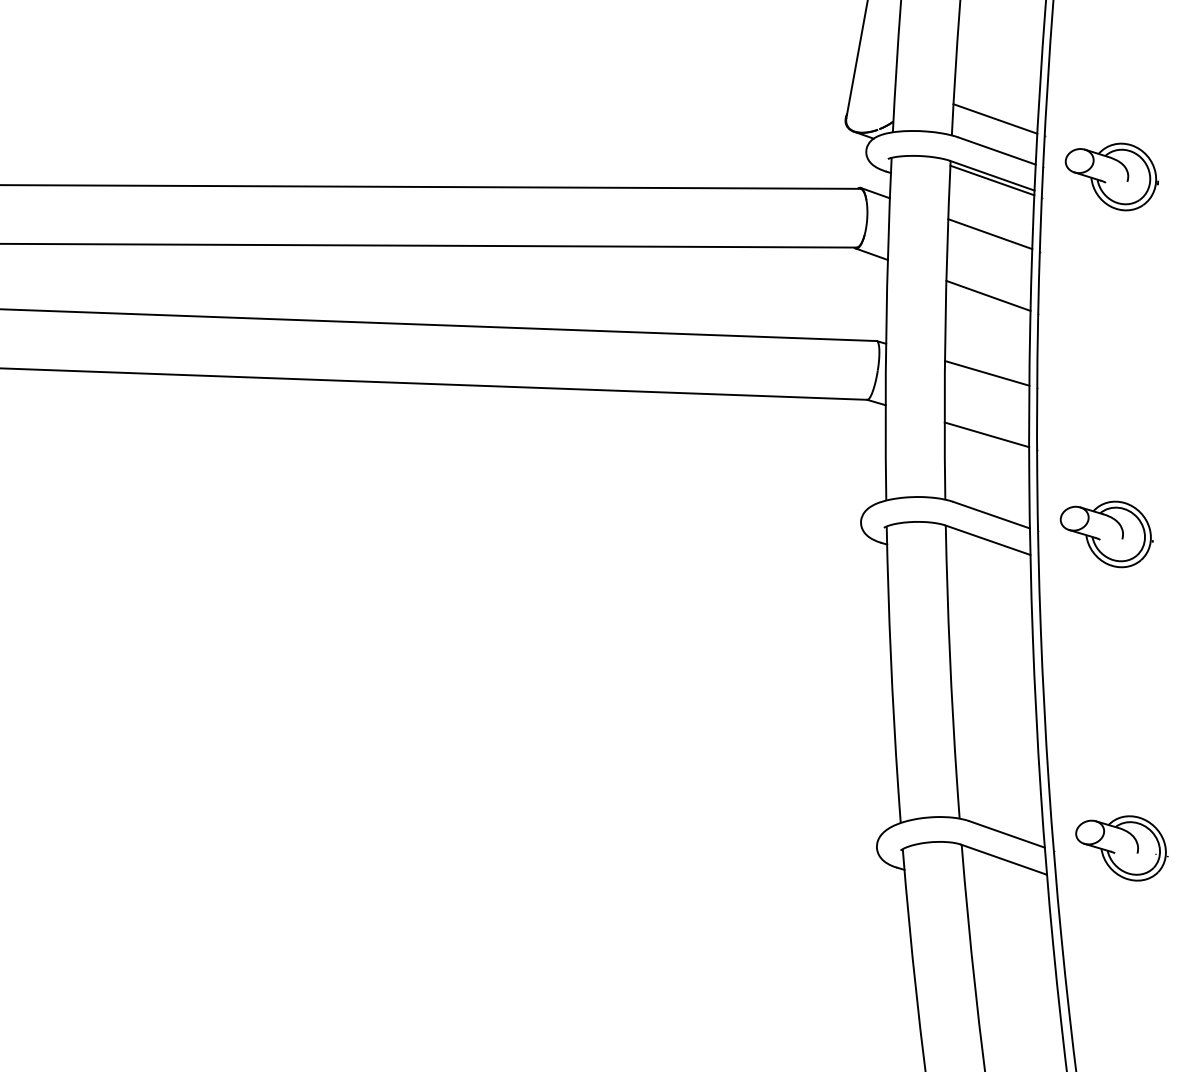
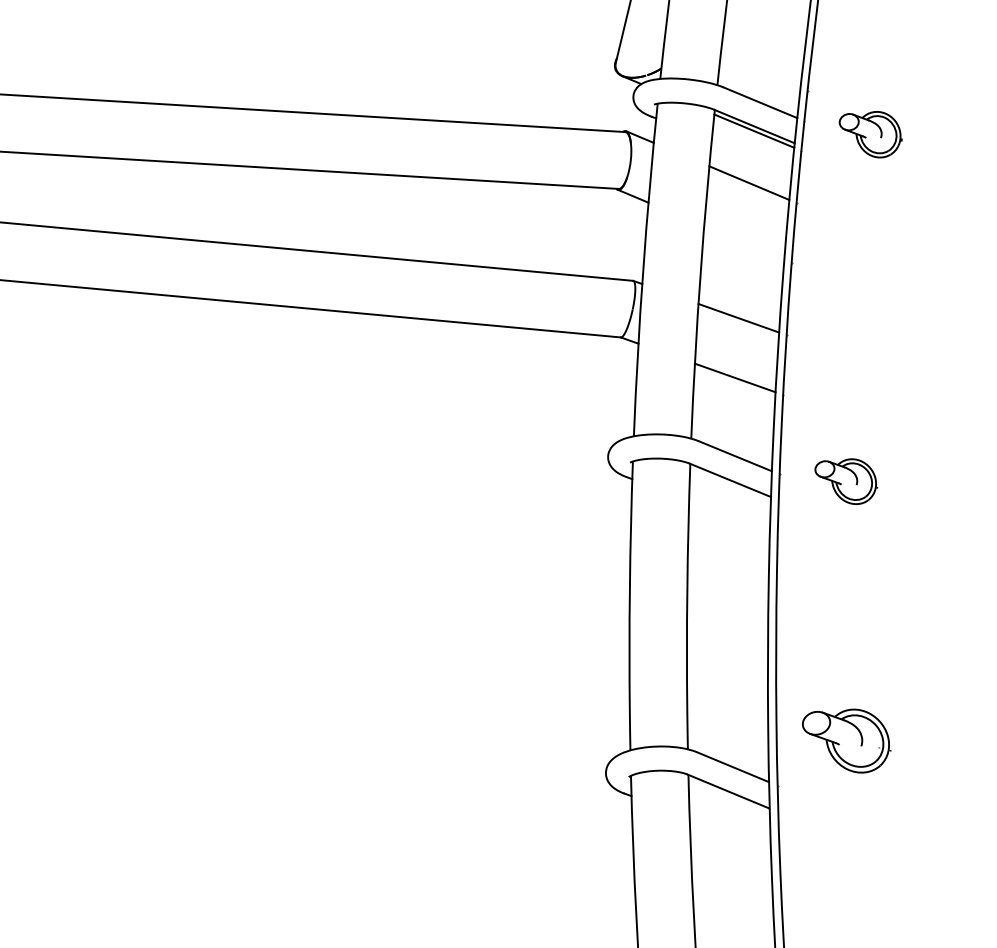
line: (995, 118) -> (760, 71), removed
part: (1111, 176) -> (870, 133), size x0.7
line: (988, 295) -> (744, 242), removed
part: (1106, 534) -> (845, 481), size x0.7
part: (1121, 848) -> (846, 740), moved

